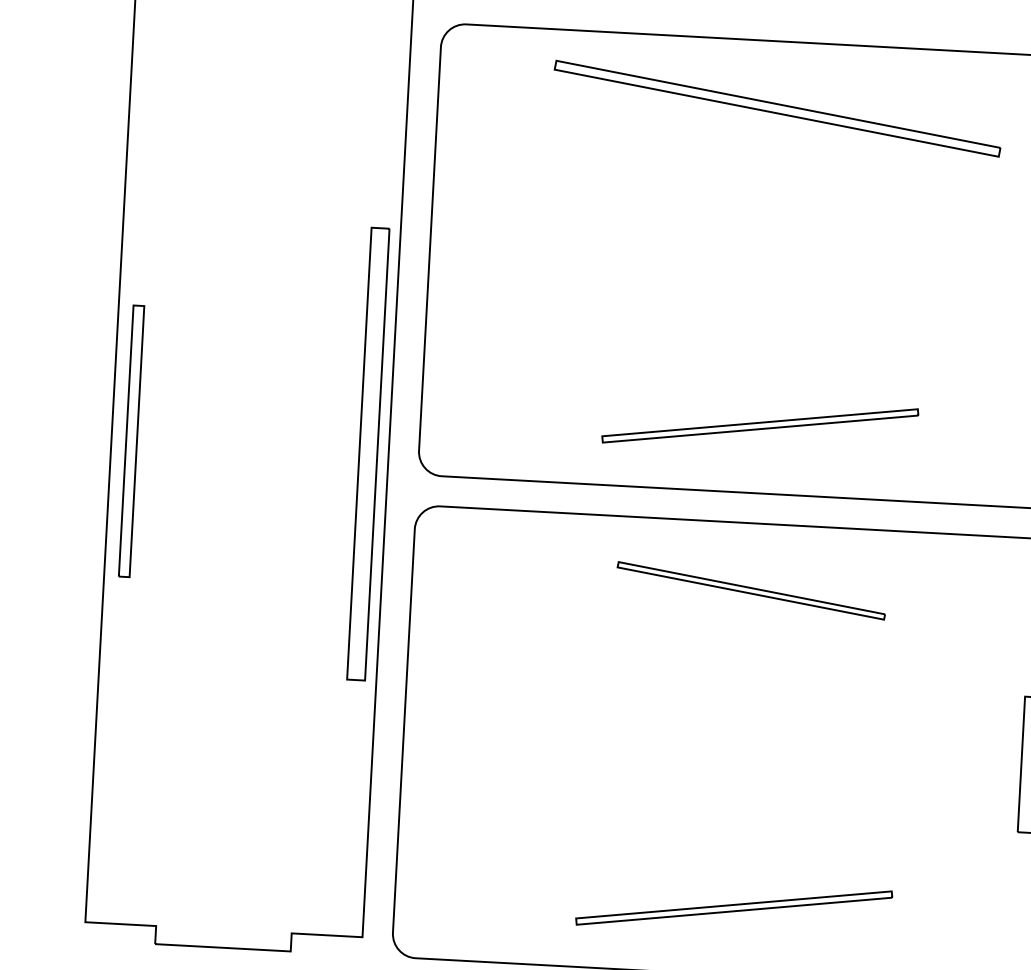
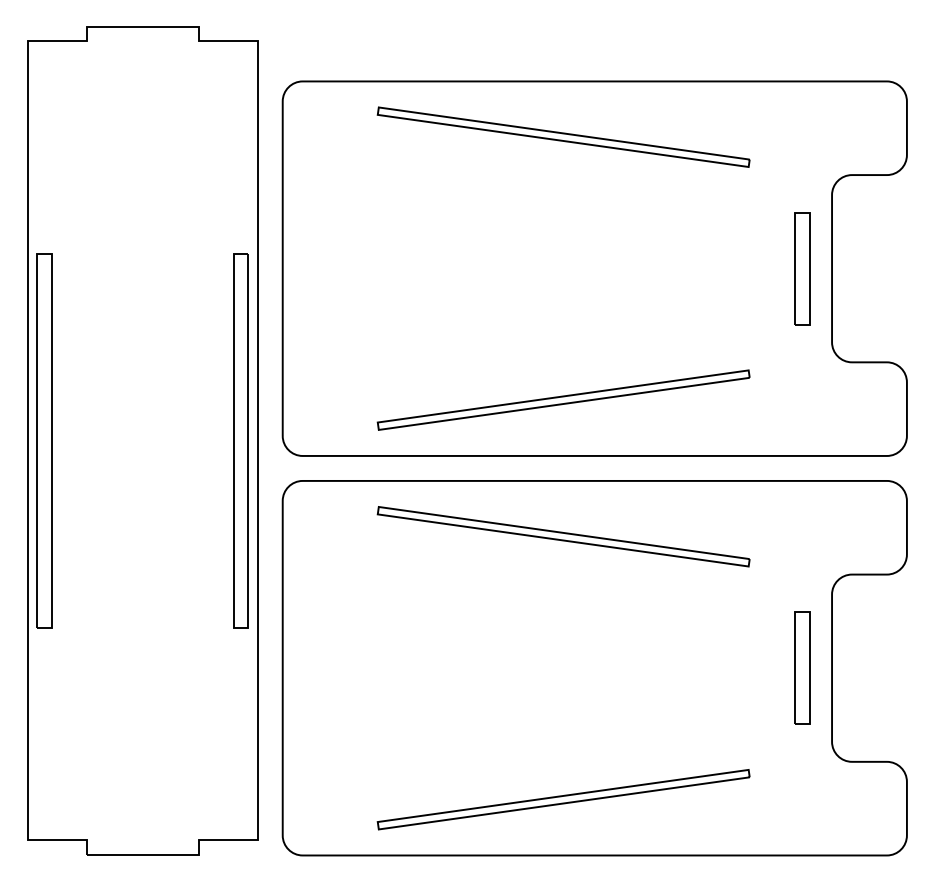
part: (760, 425) -> (563, 399), size x1.43
part: (131, 440) -> (44, 440), size x1.67
part: (751, 590) -> (563, 536), size x1.67
part: (734, 907) -> (563, 799), size x1.43

